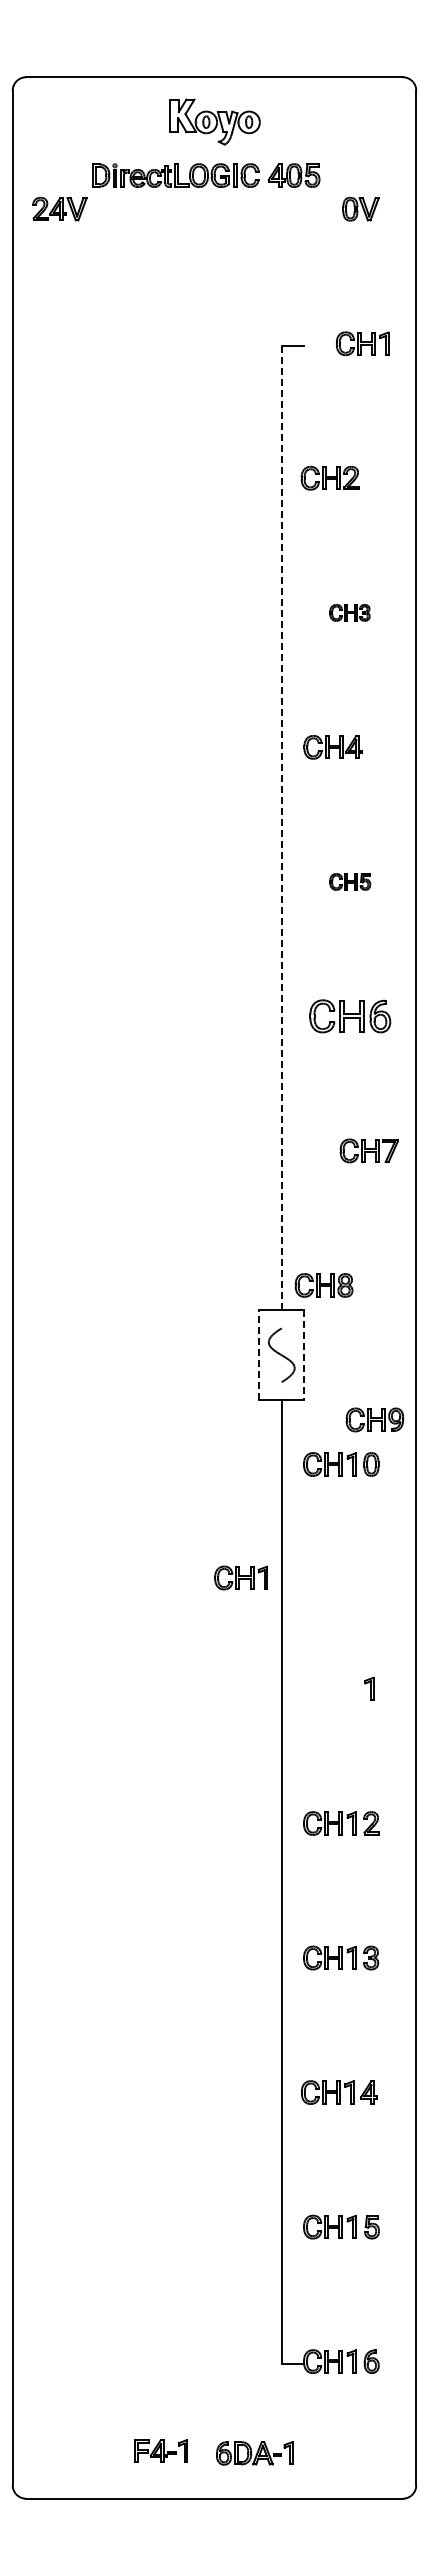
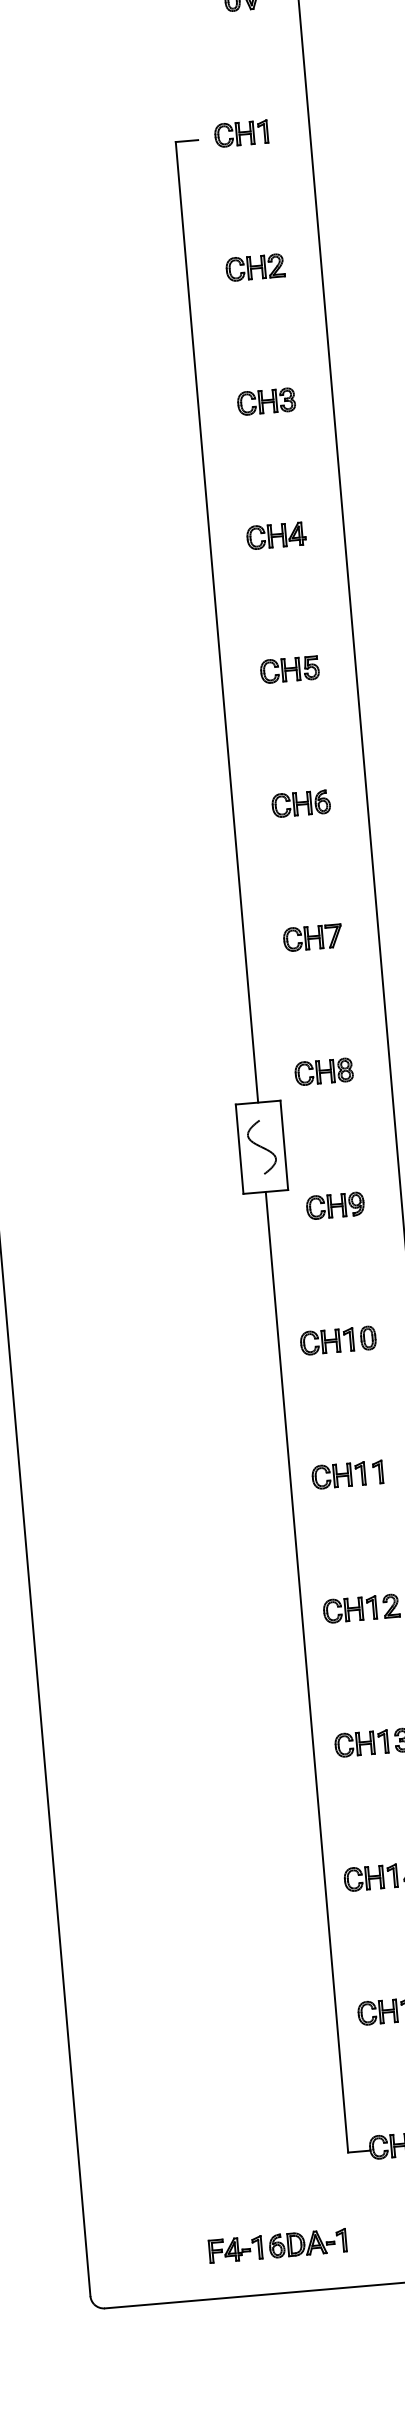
part: (362, 343) -> (241, 133), moved
part: (329, 478) -> (254, 267), moved
part: (349, 612) -> (266, 401), size x1.43
part: (332, 747) -> (275, 536), moved
line: (281, 828) -> (216, 622), dashed -> solid
part: (349, 881) -> (289, 669), size x1.43
part: (349, 1016) -> (300, 803), size x0.71
part: (368, 1150) -> (311, 937), moved
part: (323, 1285) -> (323, 1071), moved
line: (259, 1355) -> (239, 1149), dashed -> solid
line: (304, 1355) -> (284, 1145), dashed -> solid
part: (374, 1419) -> (334, 1205), moved
part: (341, 1464) -> (338, 1340), moved
part: (240, 1577) -> (338, 1475), moved
part: (254, 2453) -> (307, 2243), moved

